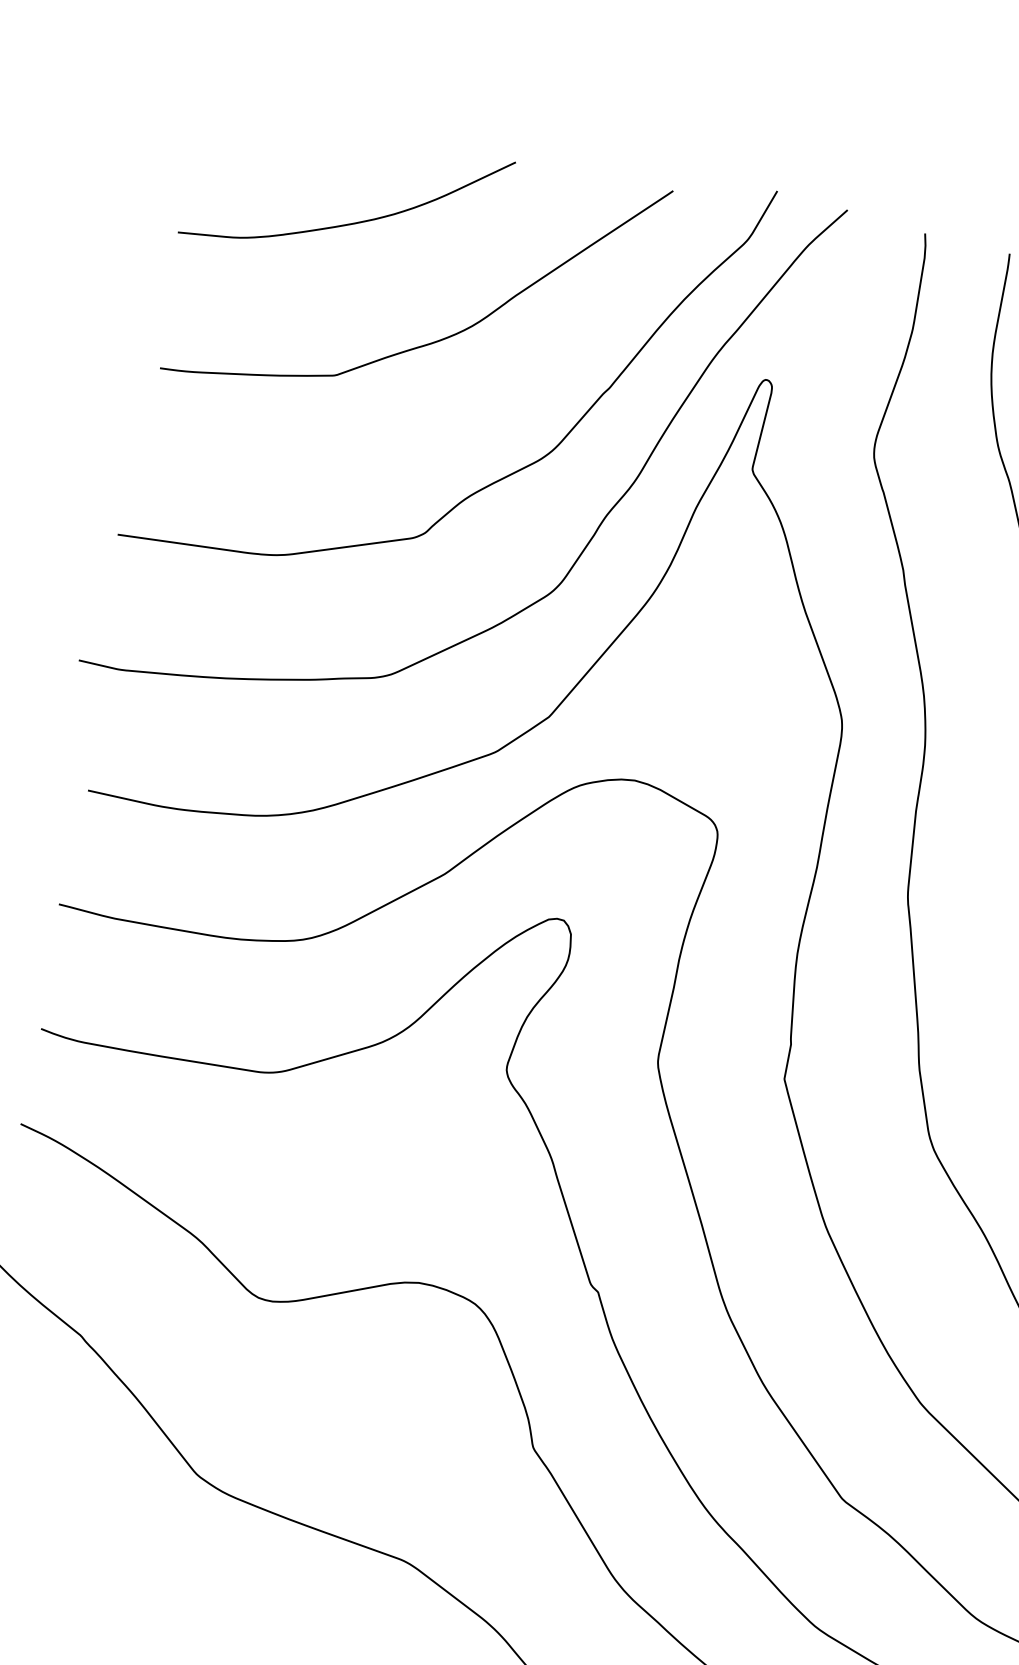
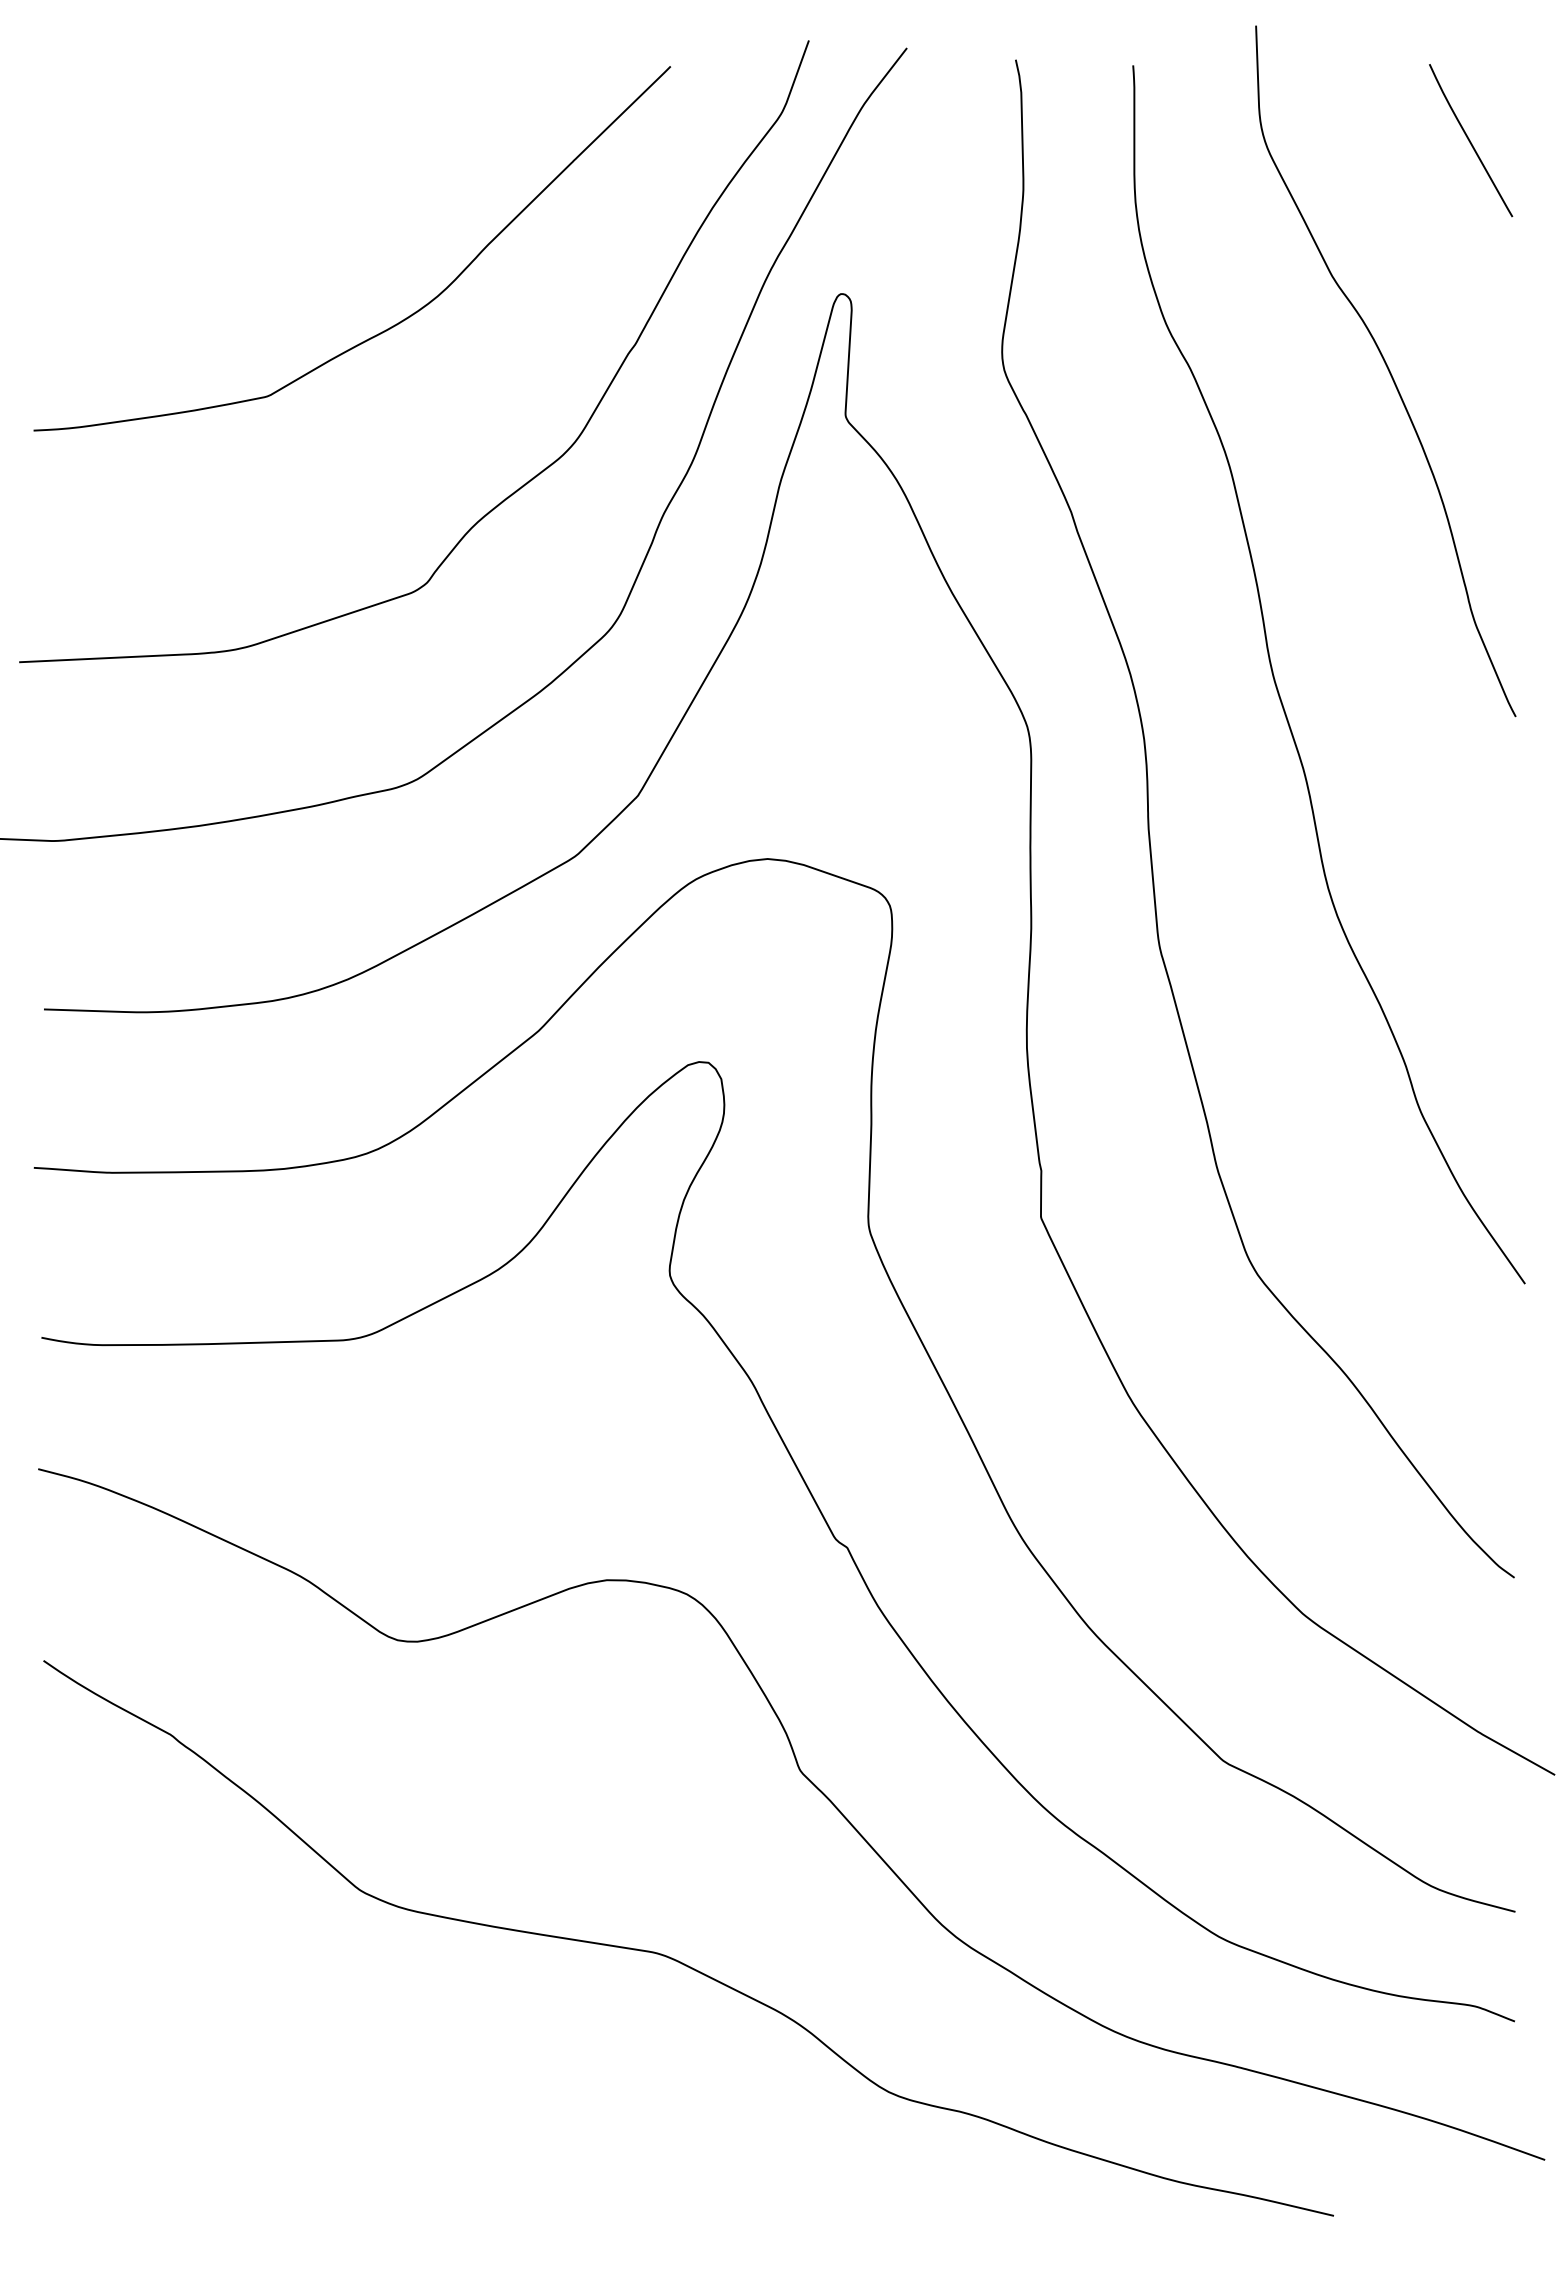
curve: (352, 222) -> (252, 189), removed

